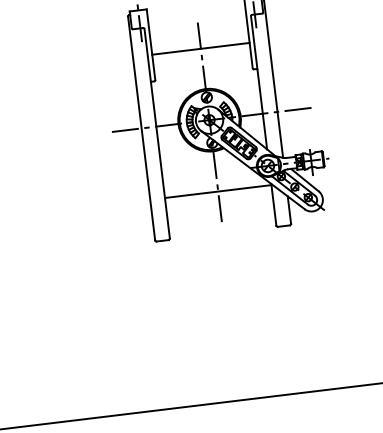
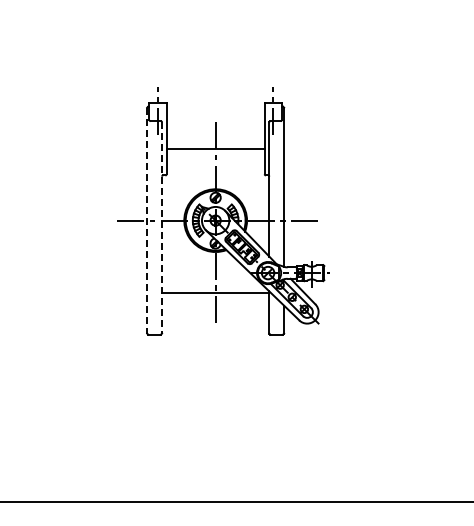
line: (141, 128) -> (147, 220), solid -> dashed
line: (157, 133) -> (162, 227), solid -> dashed

